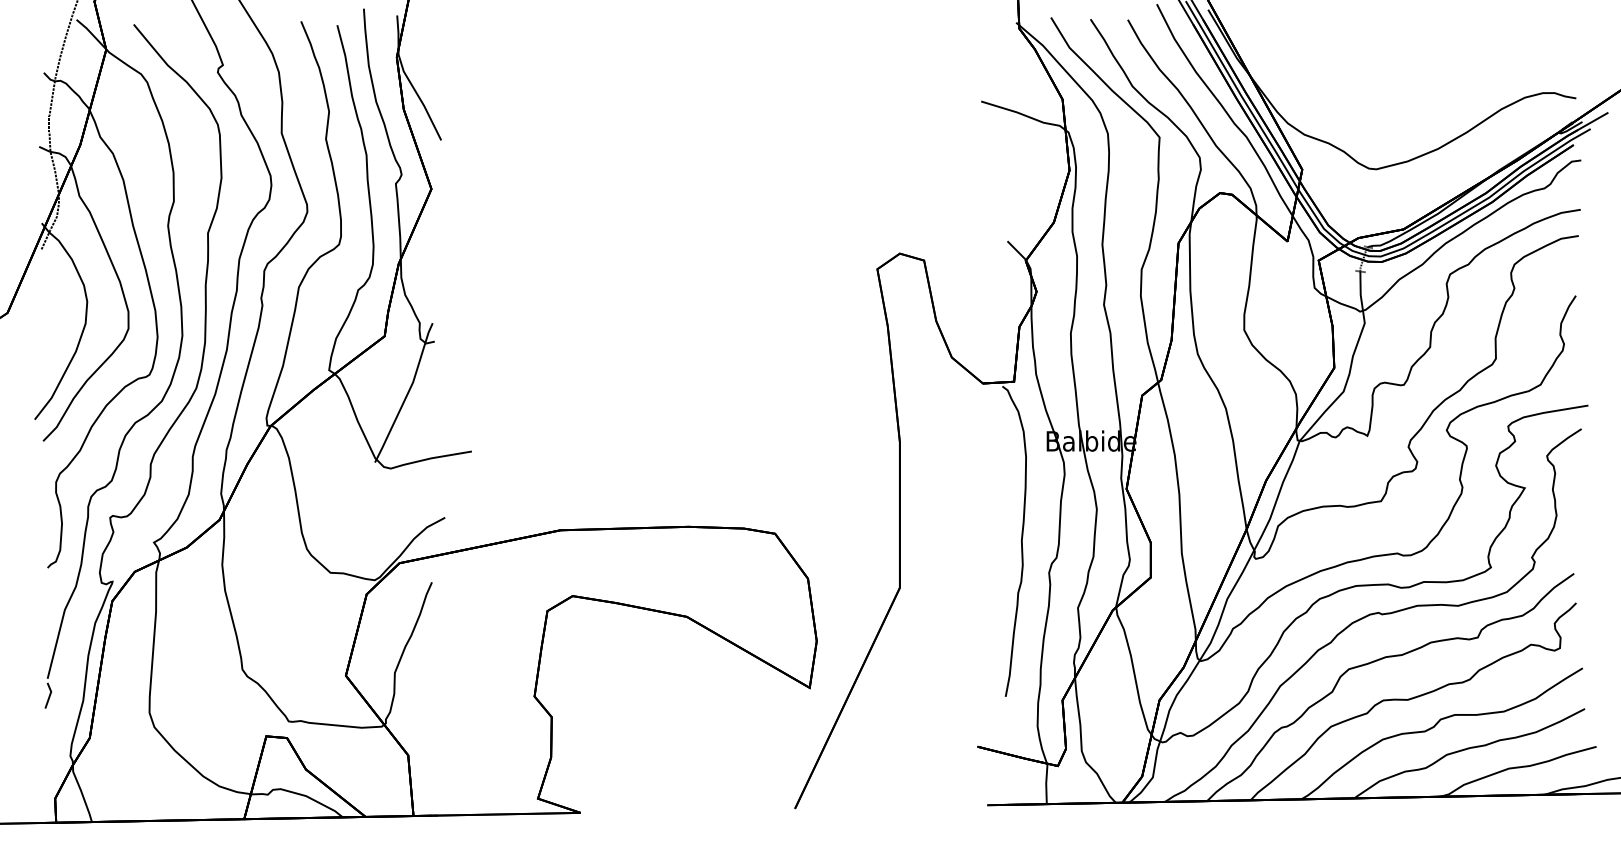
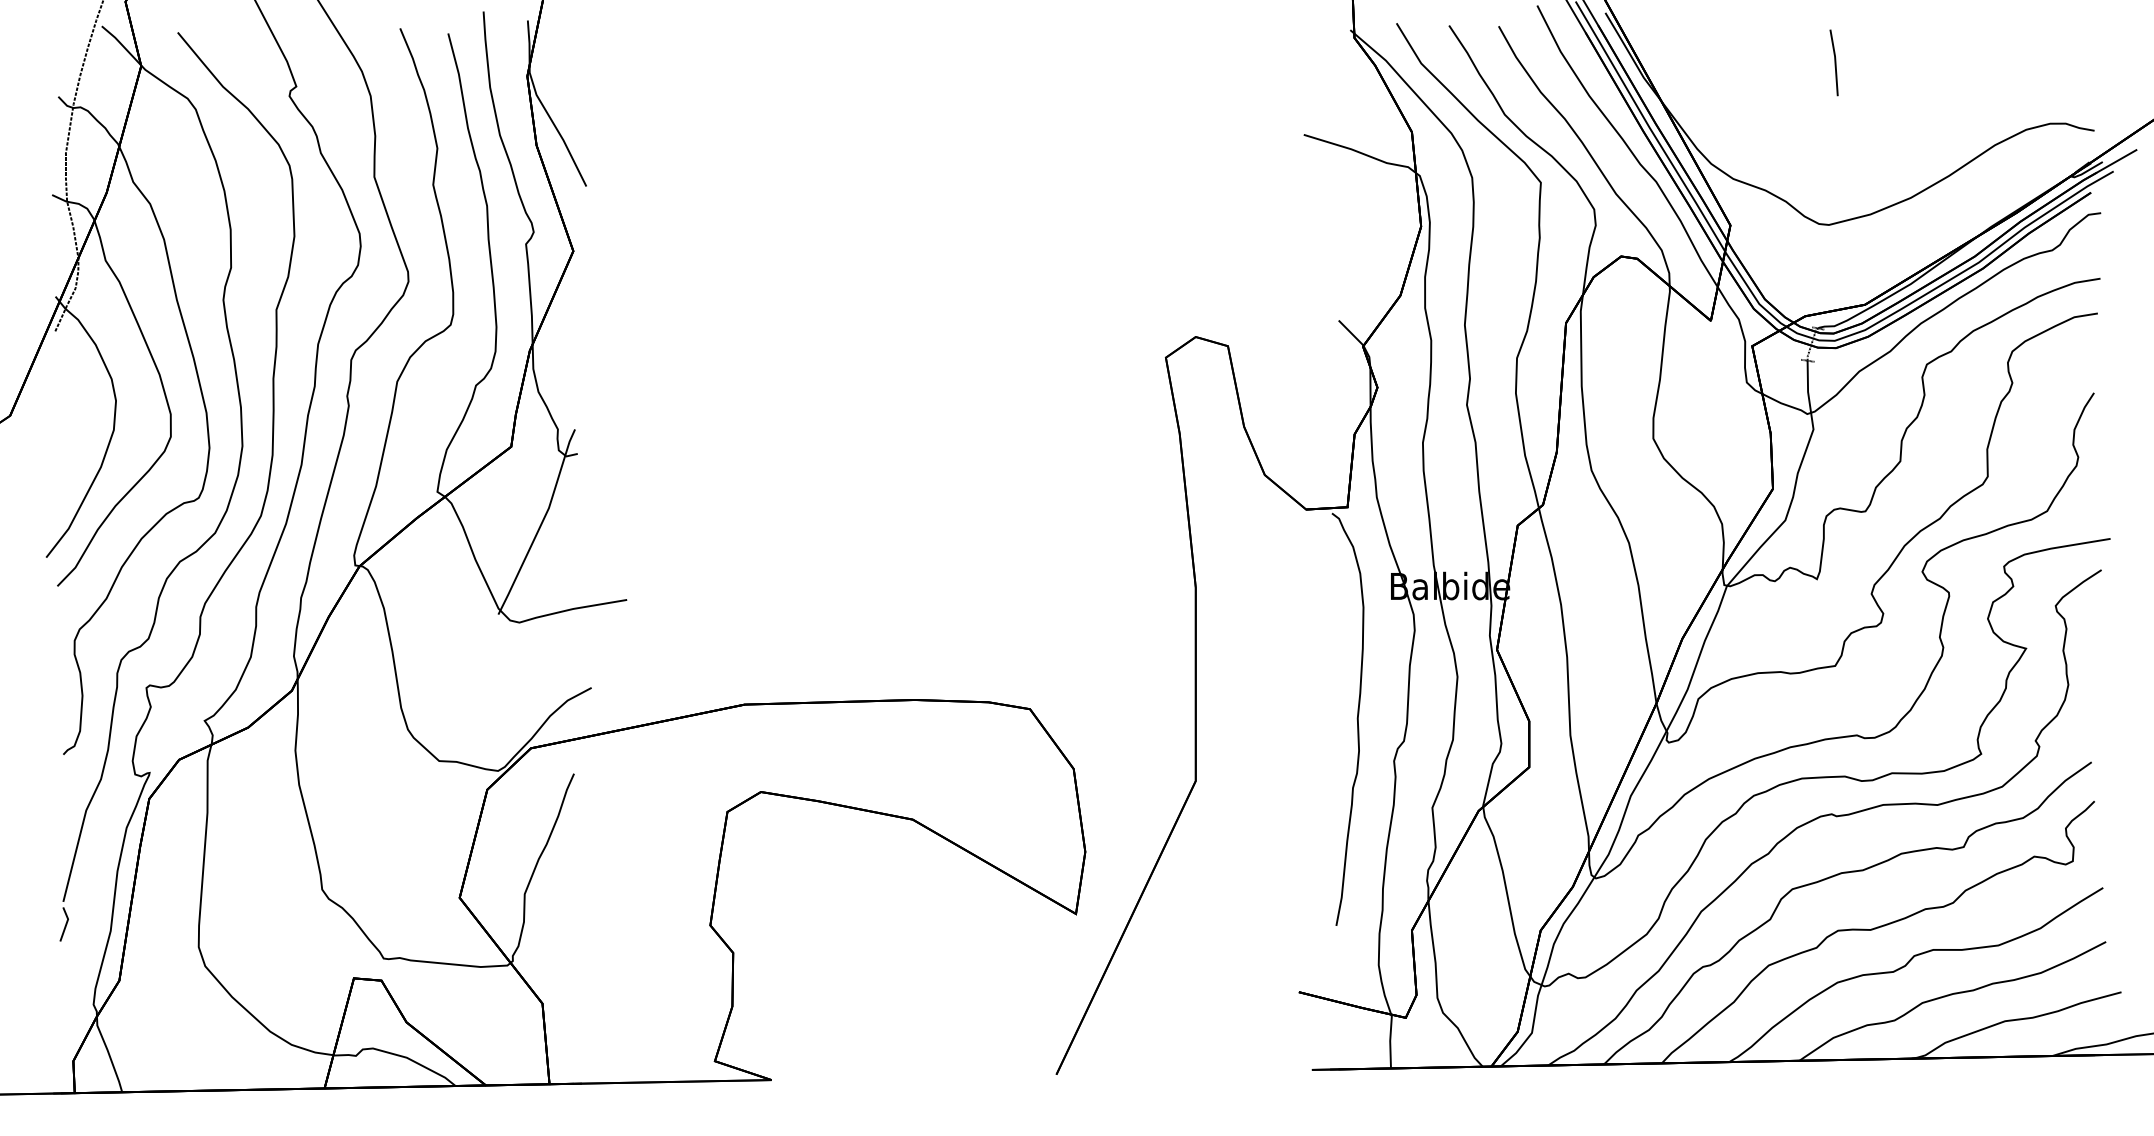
curve: (1380, 47) -> (1834, 62), added

